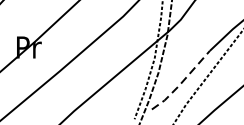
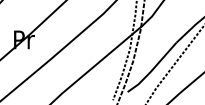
line: (181, 82) -> (152, 69), dashed -> solid

